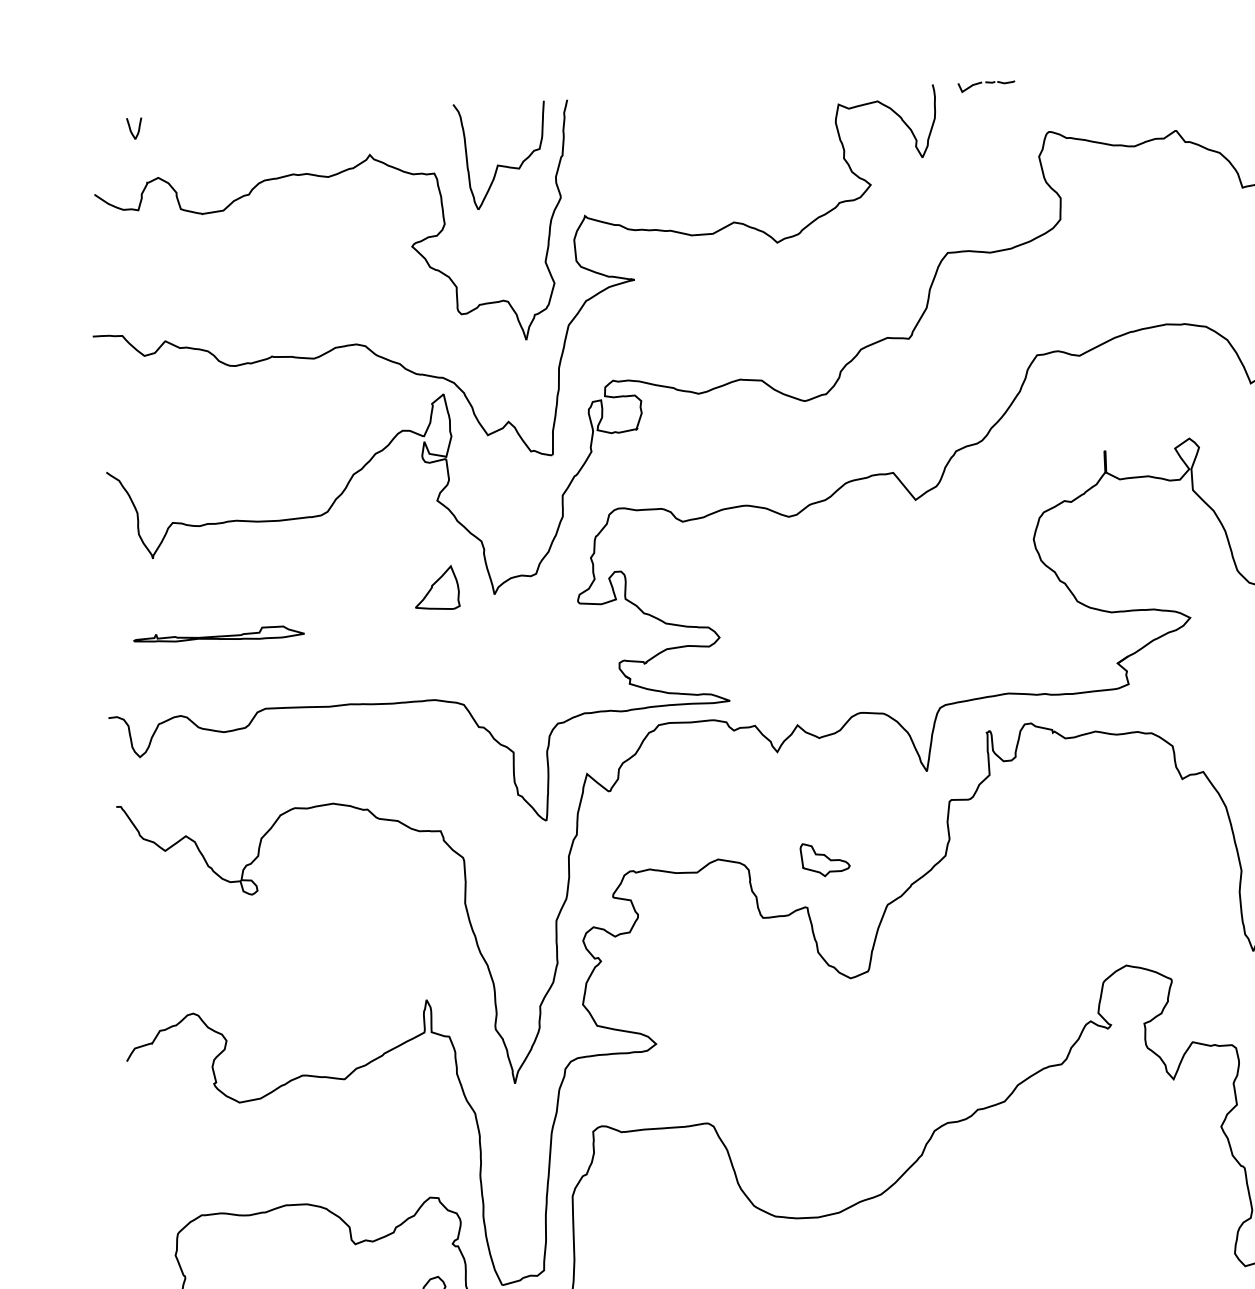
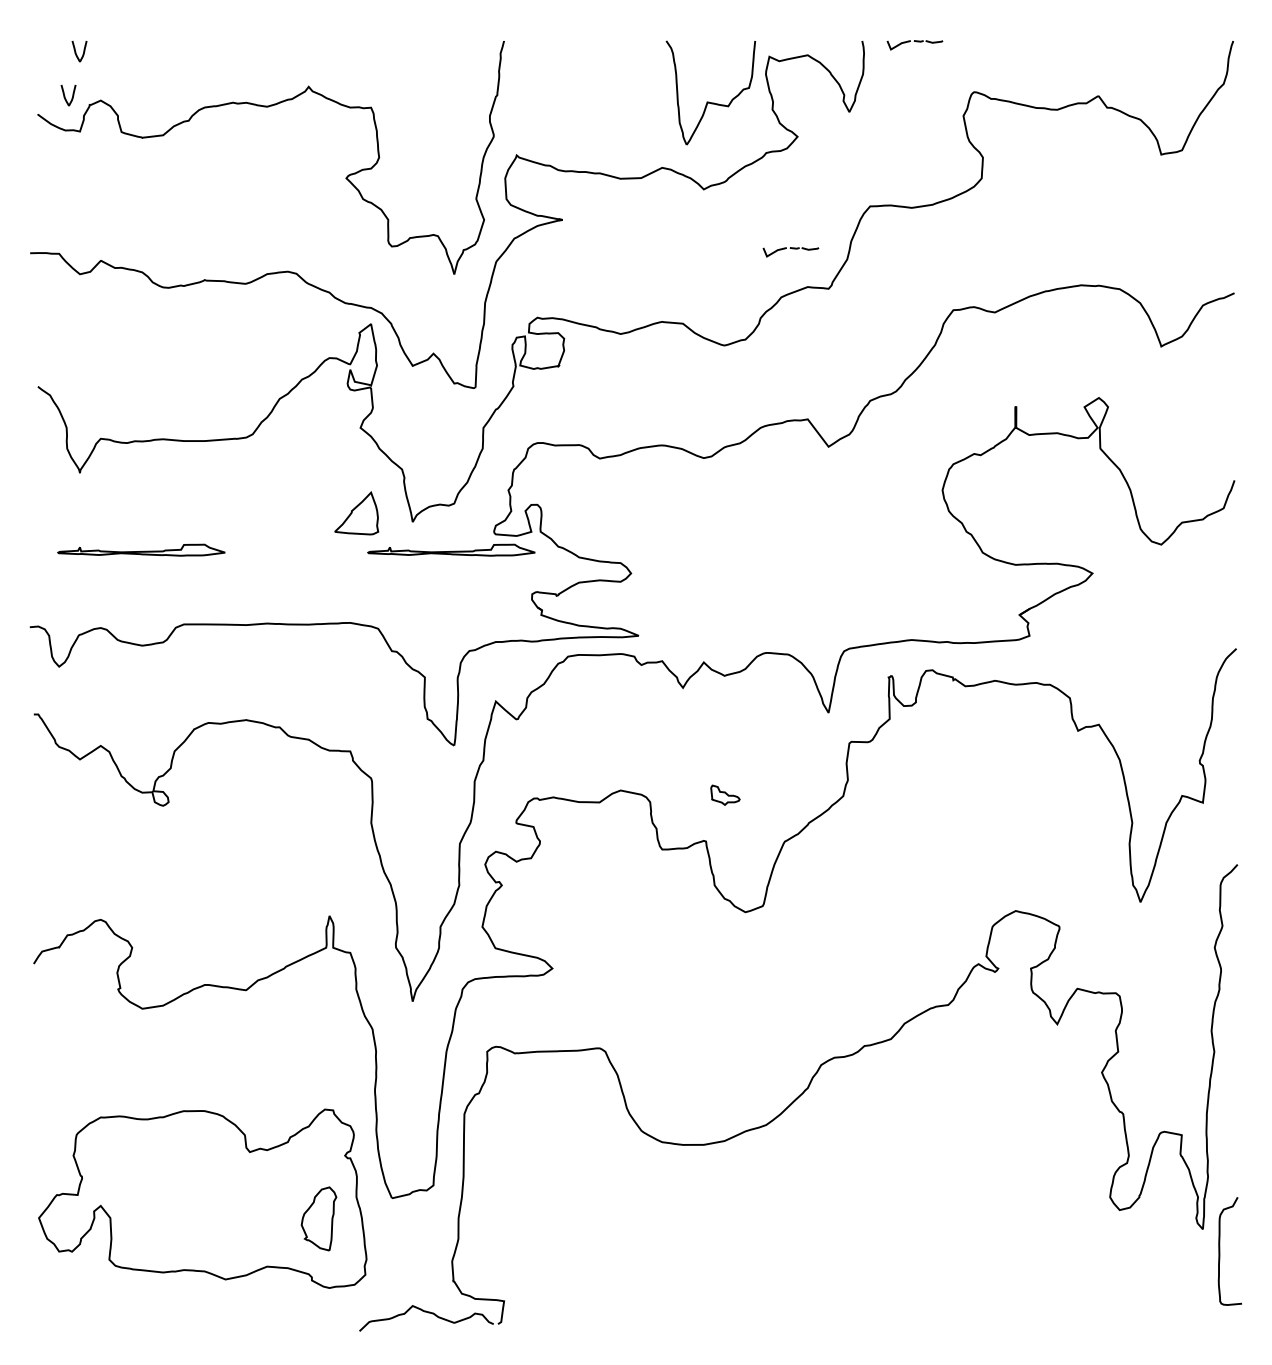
part: (499, 164) -> (709, 101), moved
curve: (122, 174) -> (65, 95), added
part: (868, 303) -> (790, 252), added
part: (535, 620) -> (451, 549), added
part: (825, 860) -> (725, 795), size x0.6

